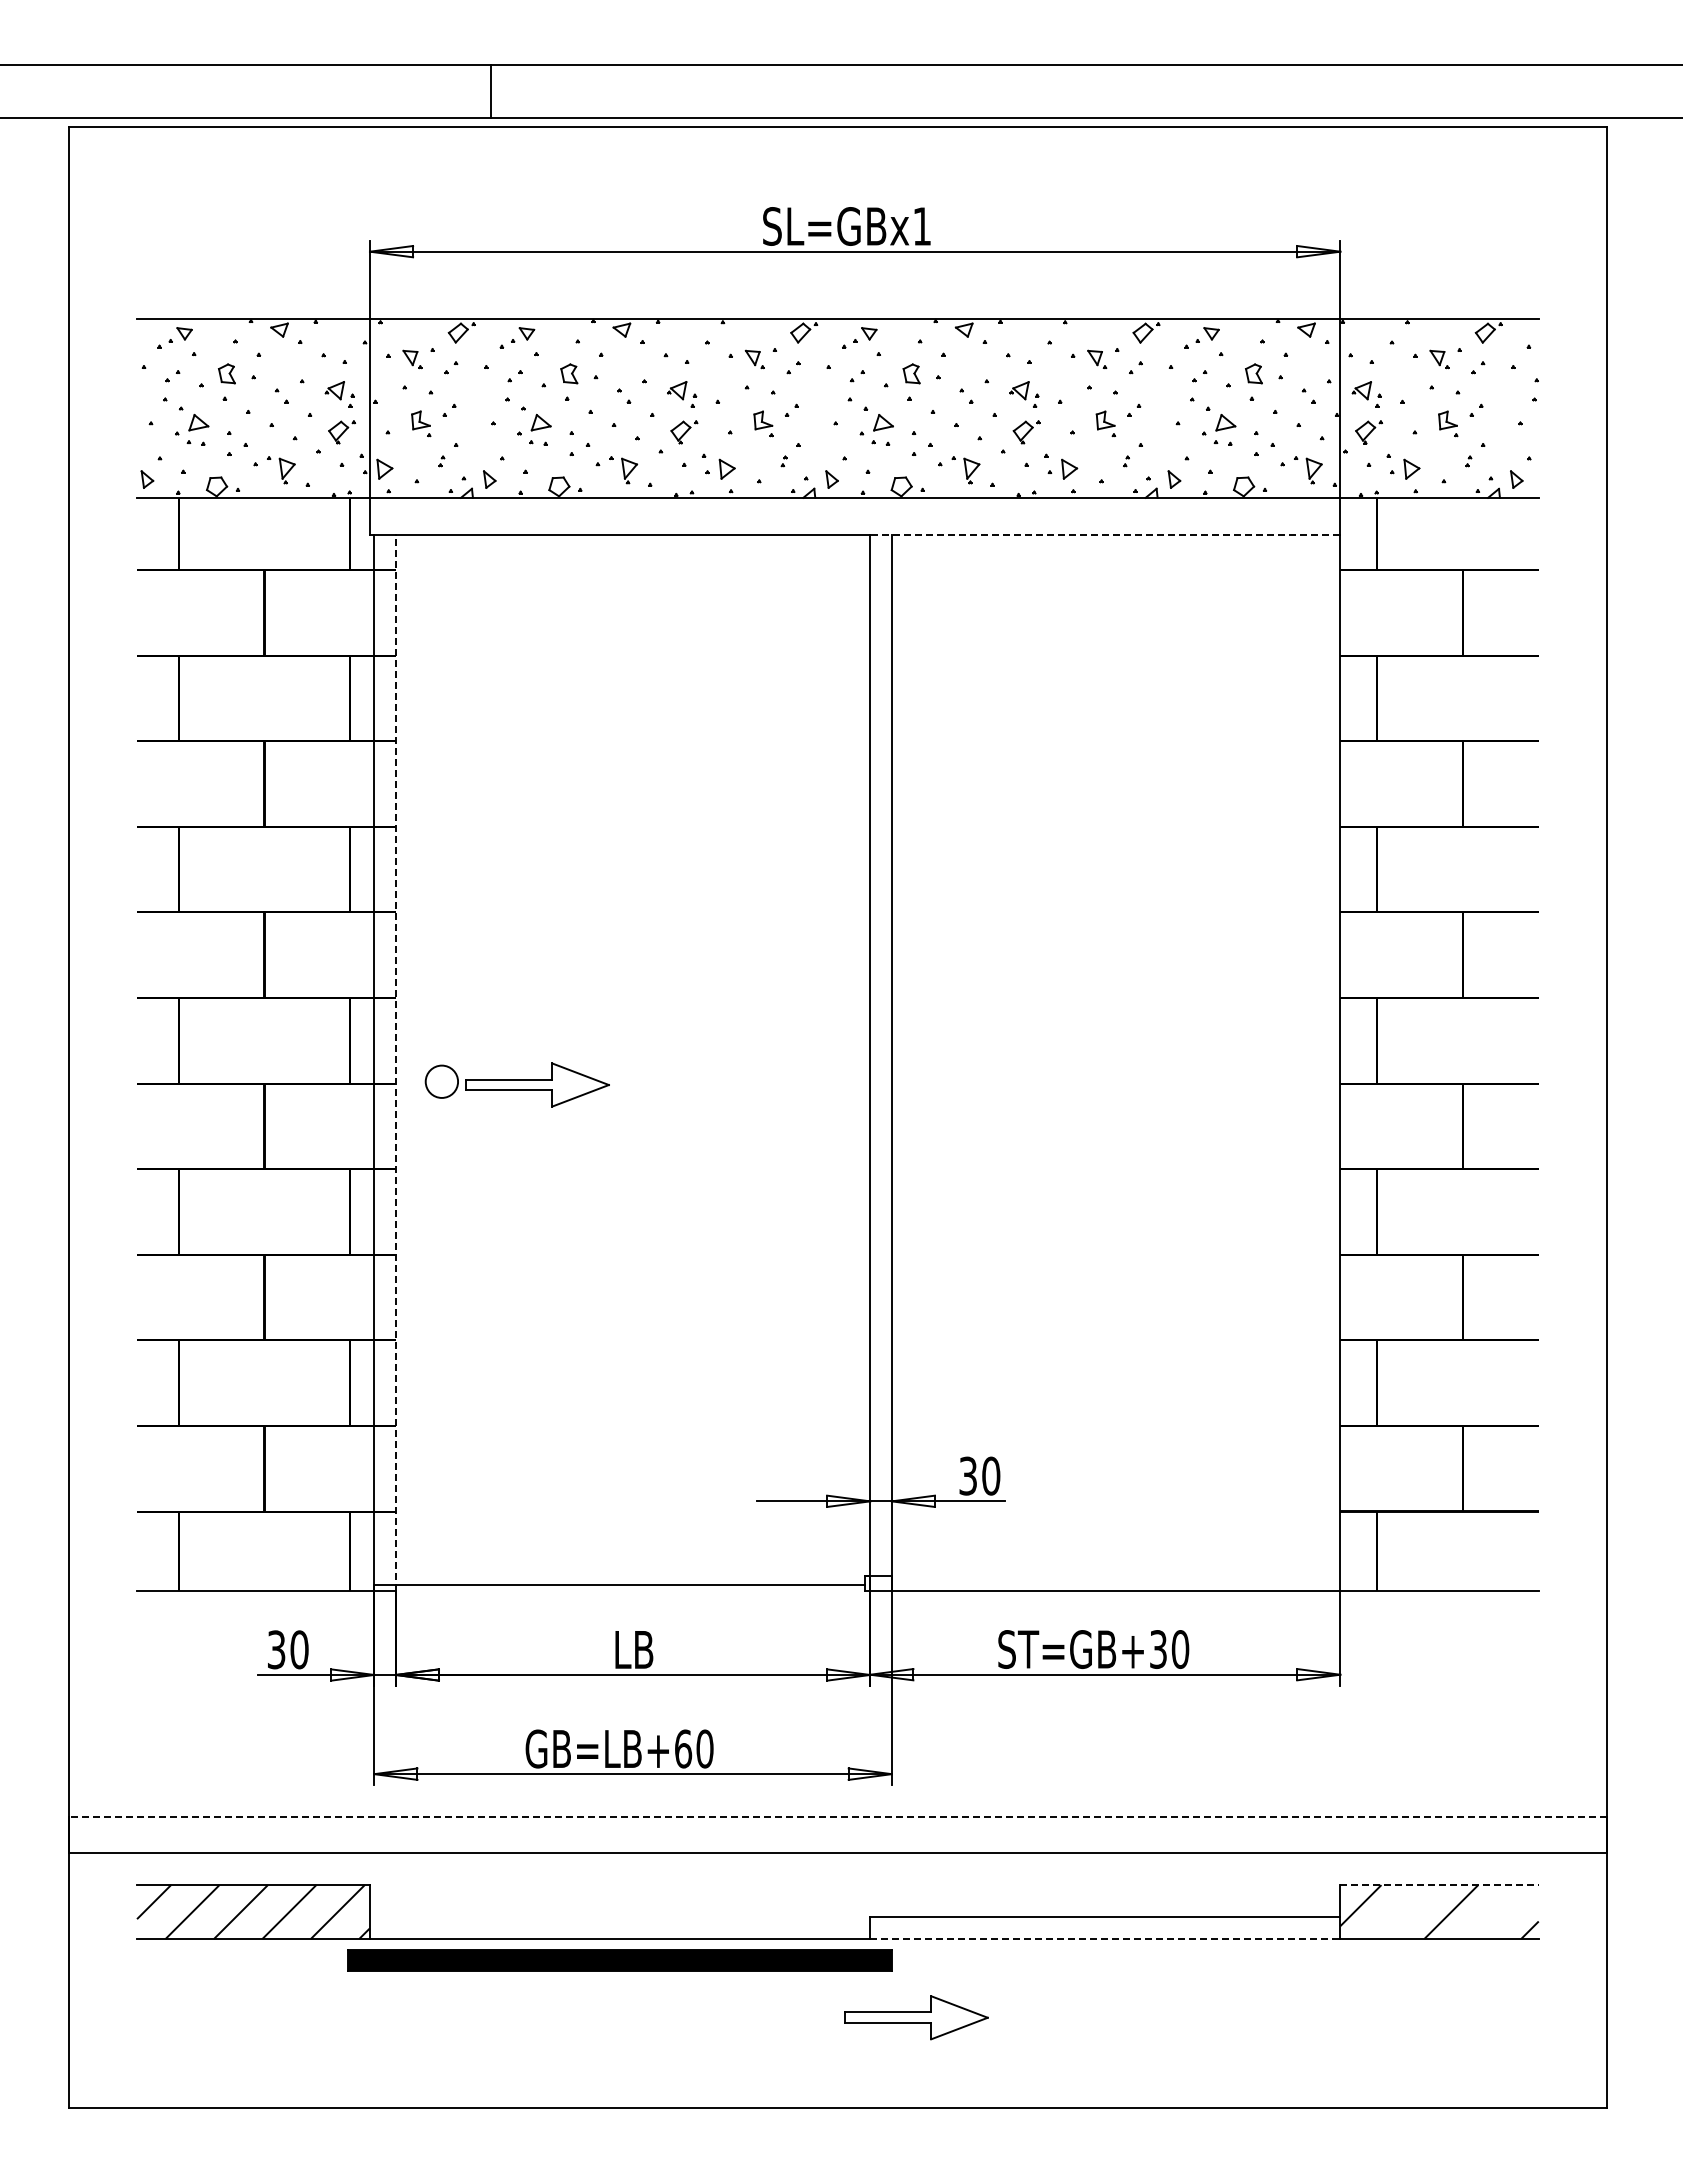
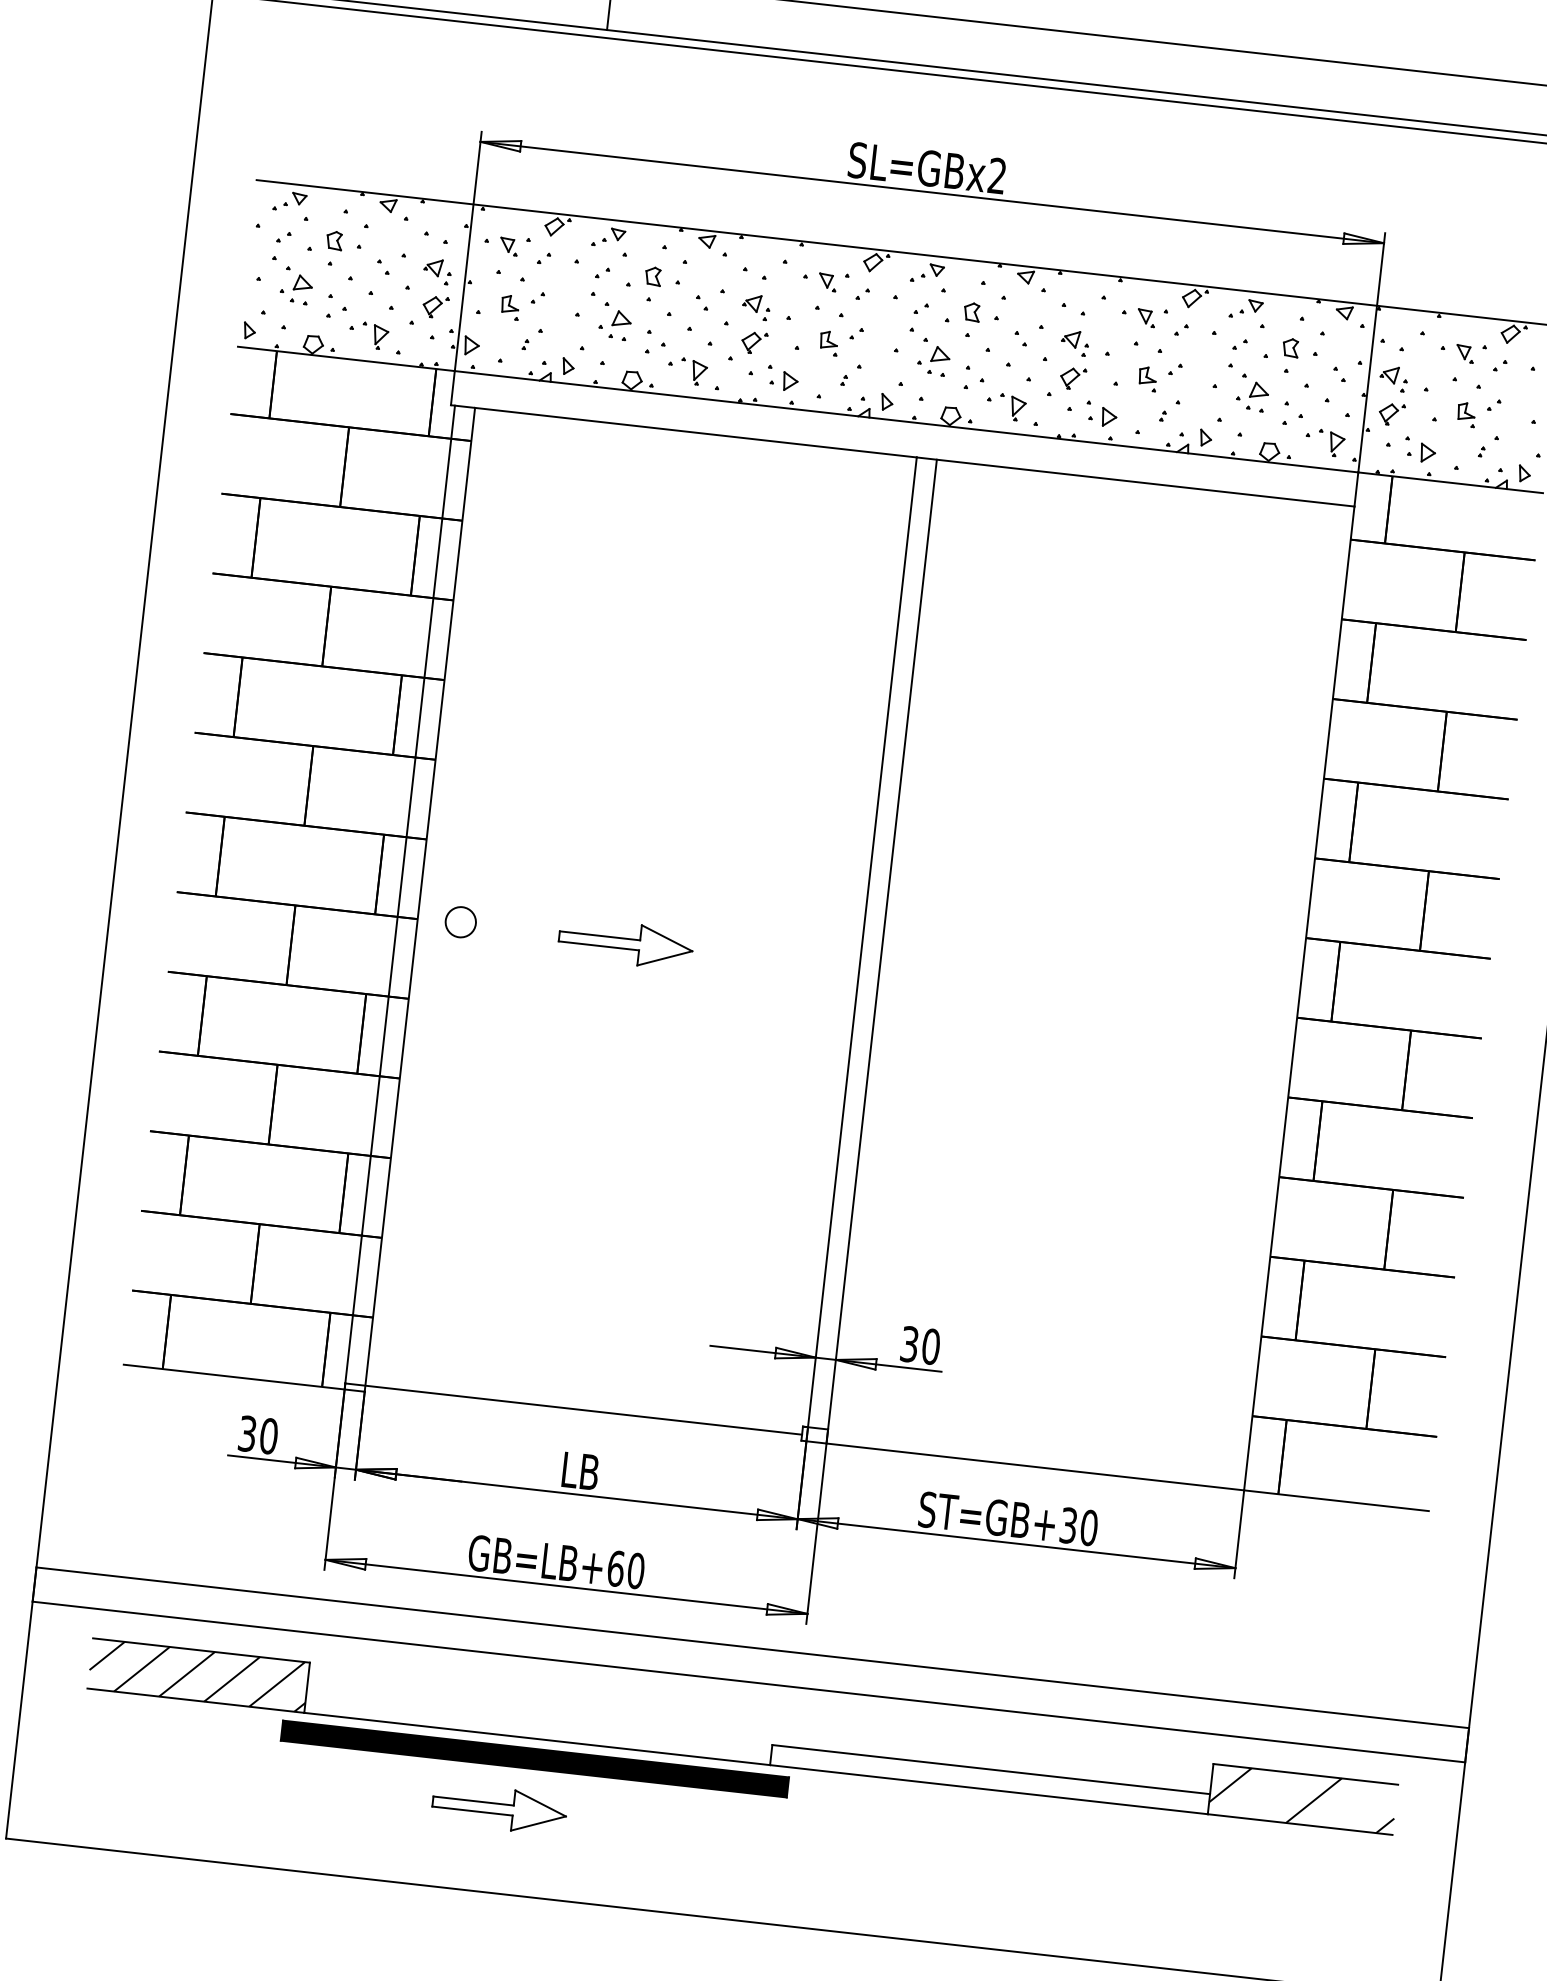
text: (921, 226) -> (996, 176), SL=GBx1 -> SL=GBx2
line: (1104, 534) -> (1134, 481), dashed -> solid
line: (395, 1062) -> (419, 899), dashed -> solid
part: (537, 1084) -> (625, 943), moved
line: (837, 1816) -> (752, 1647), dashed -> solid
line: (1440, 1885) -> (1306, 1774), dashed -> solid
line: (1105, 1939) -> (989, 1790), dashed -> solid
part: (916, 2017) -> (499, 1808), moved

